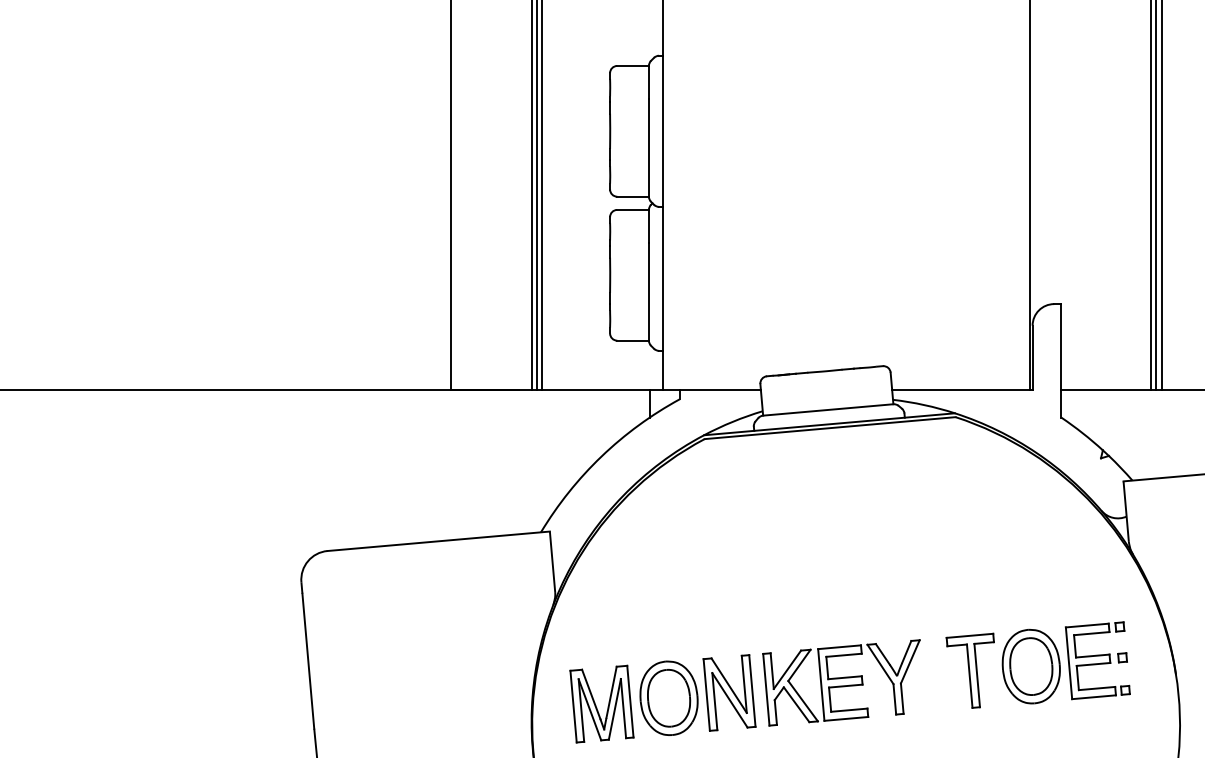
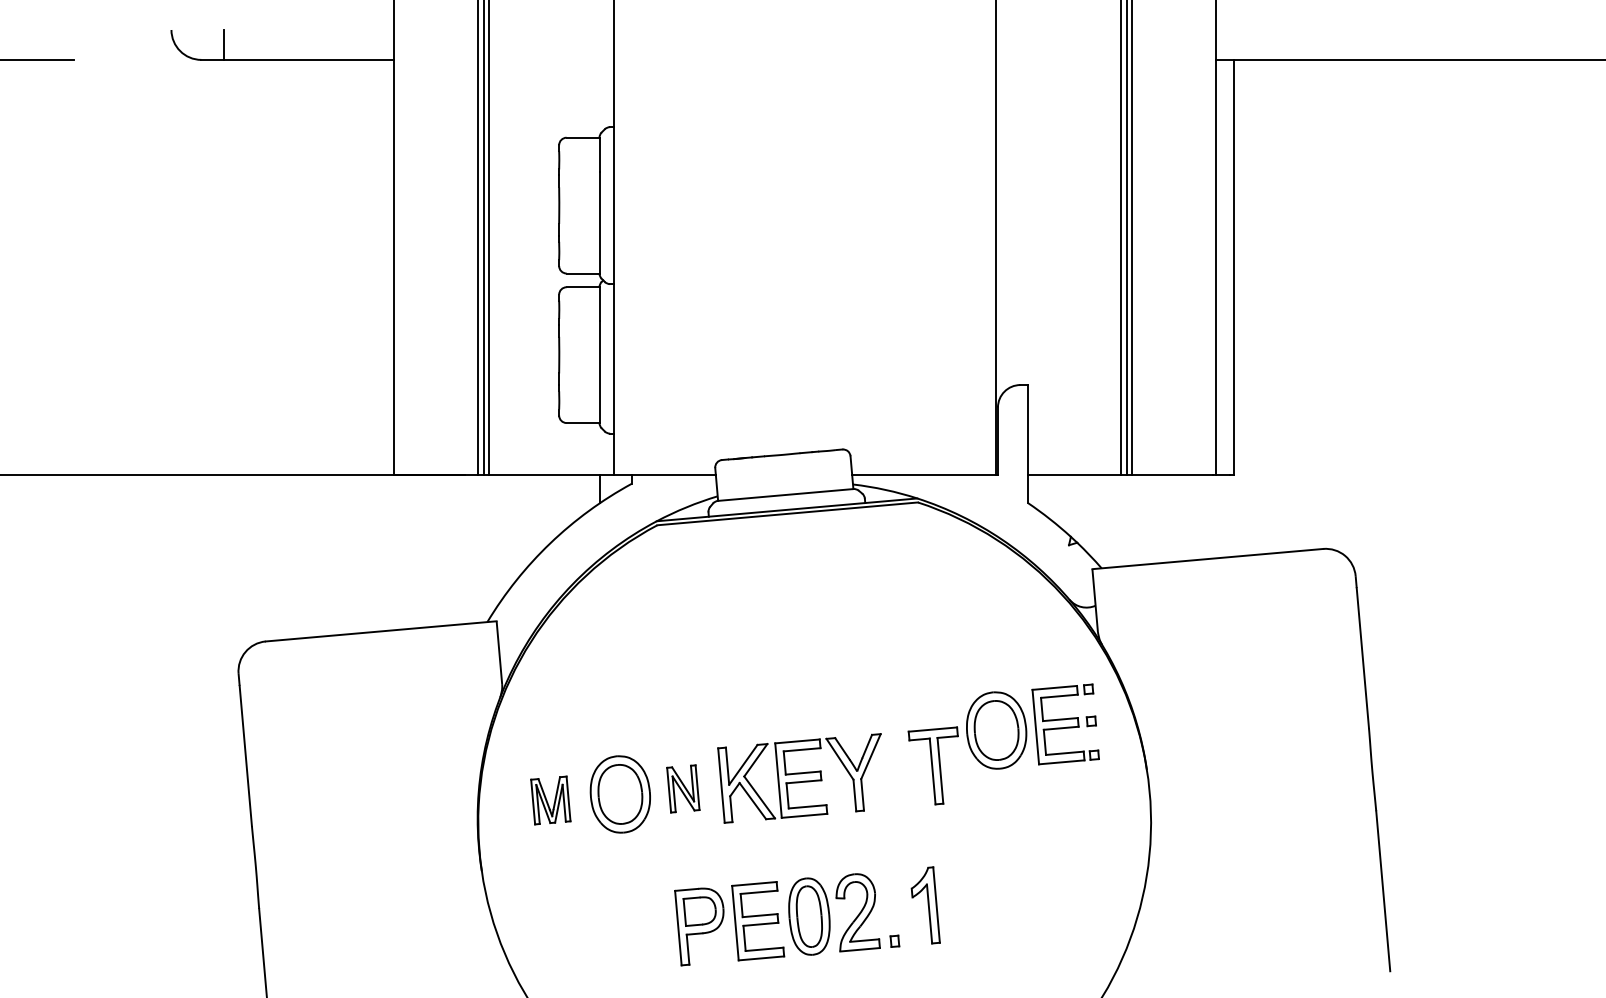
part: (1065, 662) -> (1032, 726), moved
part: (729, 692) -> (683, 788), size x0.6
part: (601, 704) -> (550, 800), size x0.6

